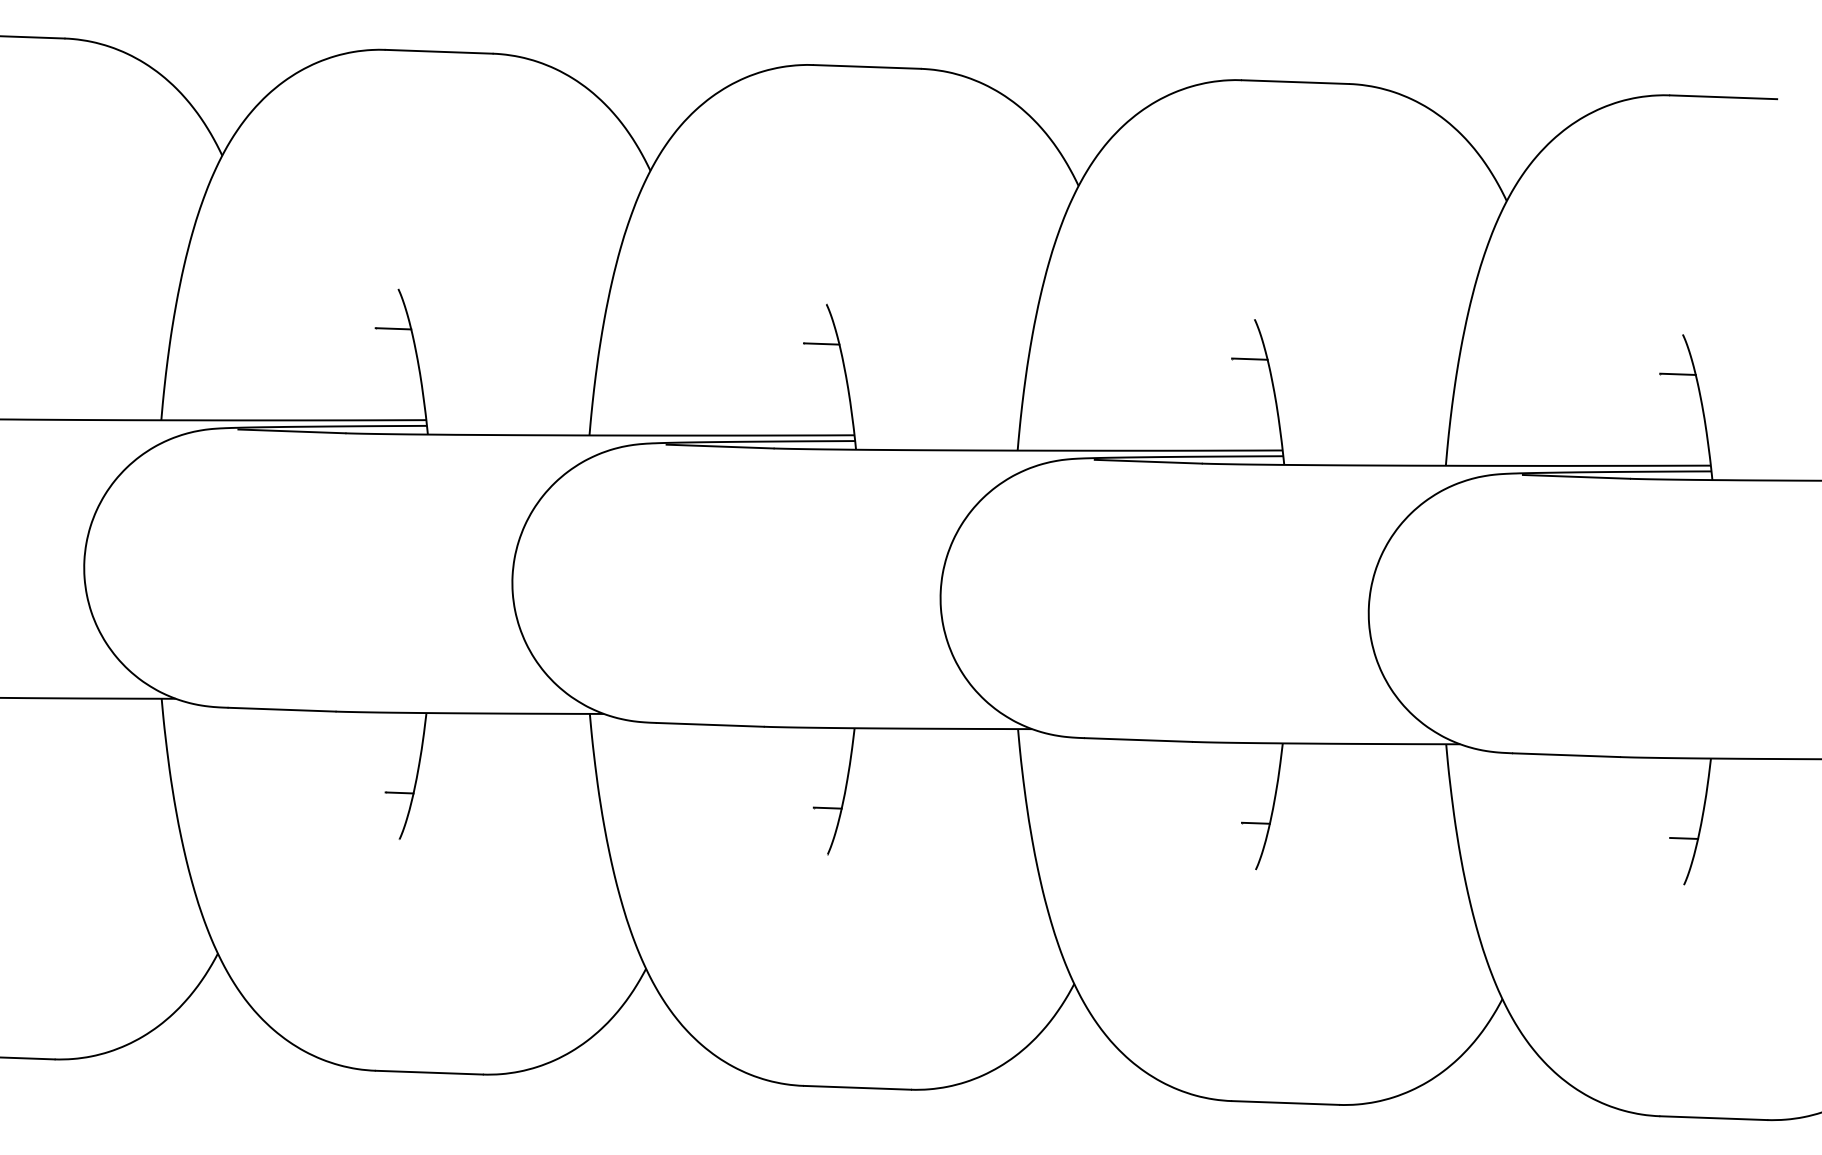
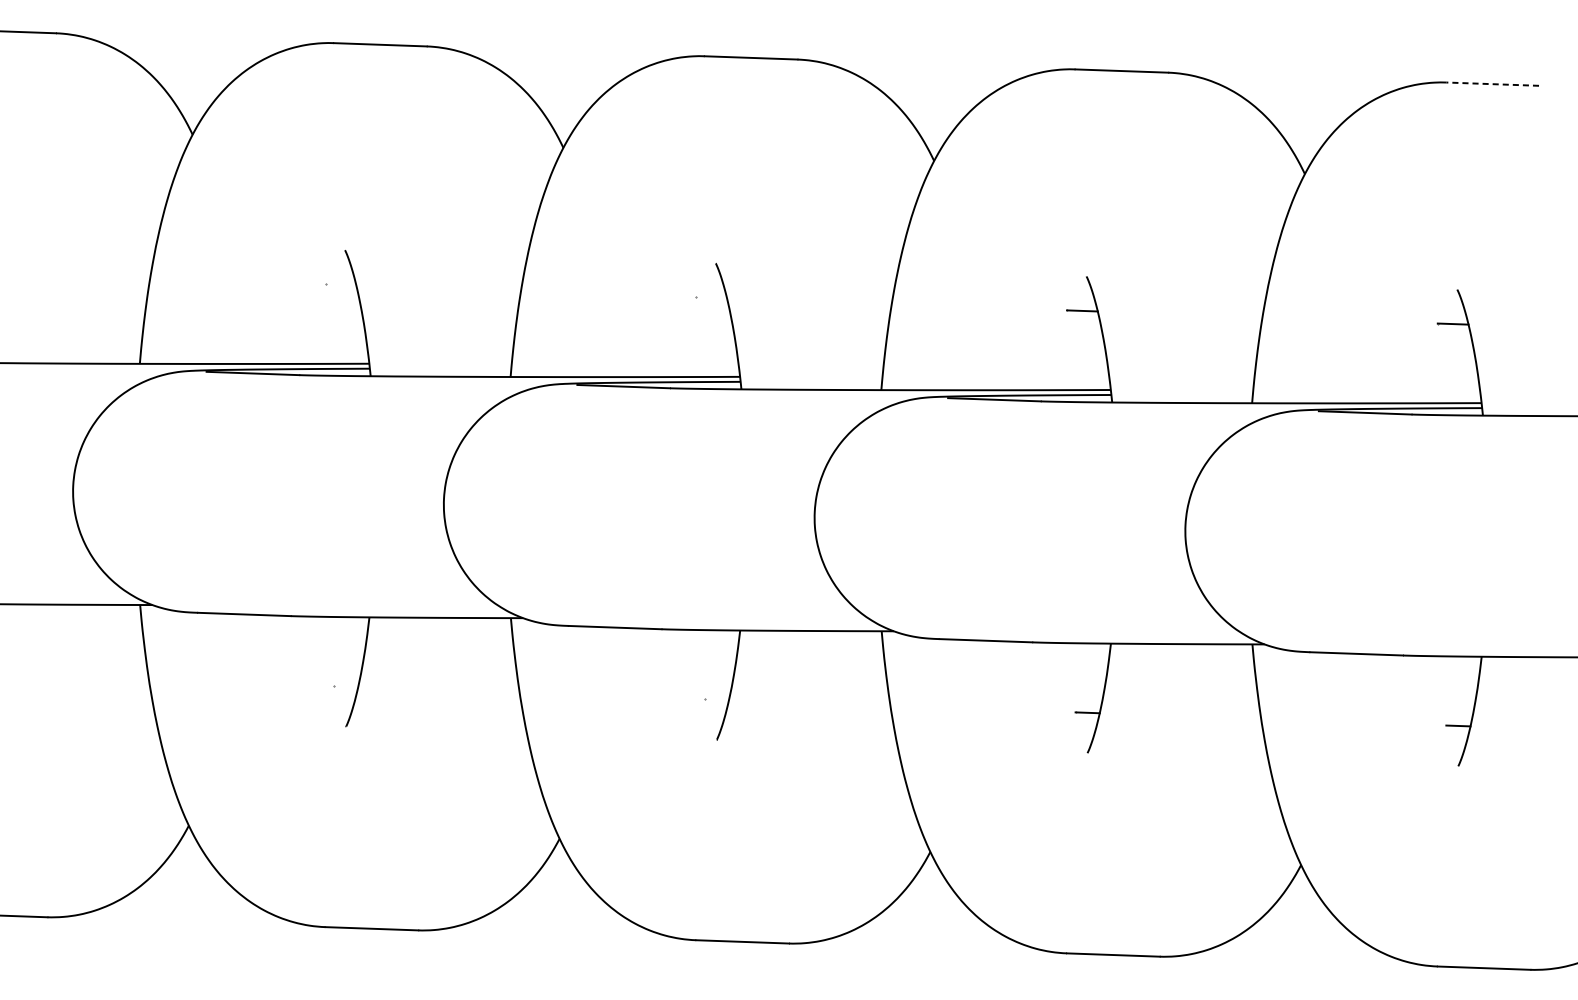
line: (1723, 97) -> (1492, 84), solid -> dashed
line: (393, 328) -> (340, 284), removed
line: (821, 343) -> (711, 297), removed
line: (399, 792) -> (346, 686), removed
line: (827, 807) -> (716, 699), removed

